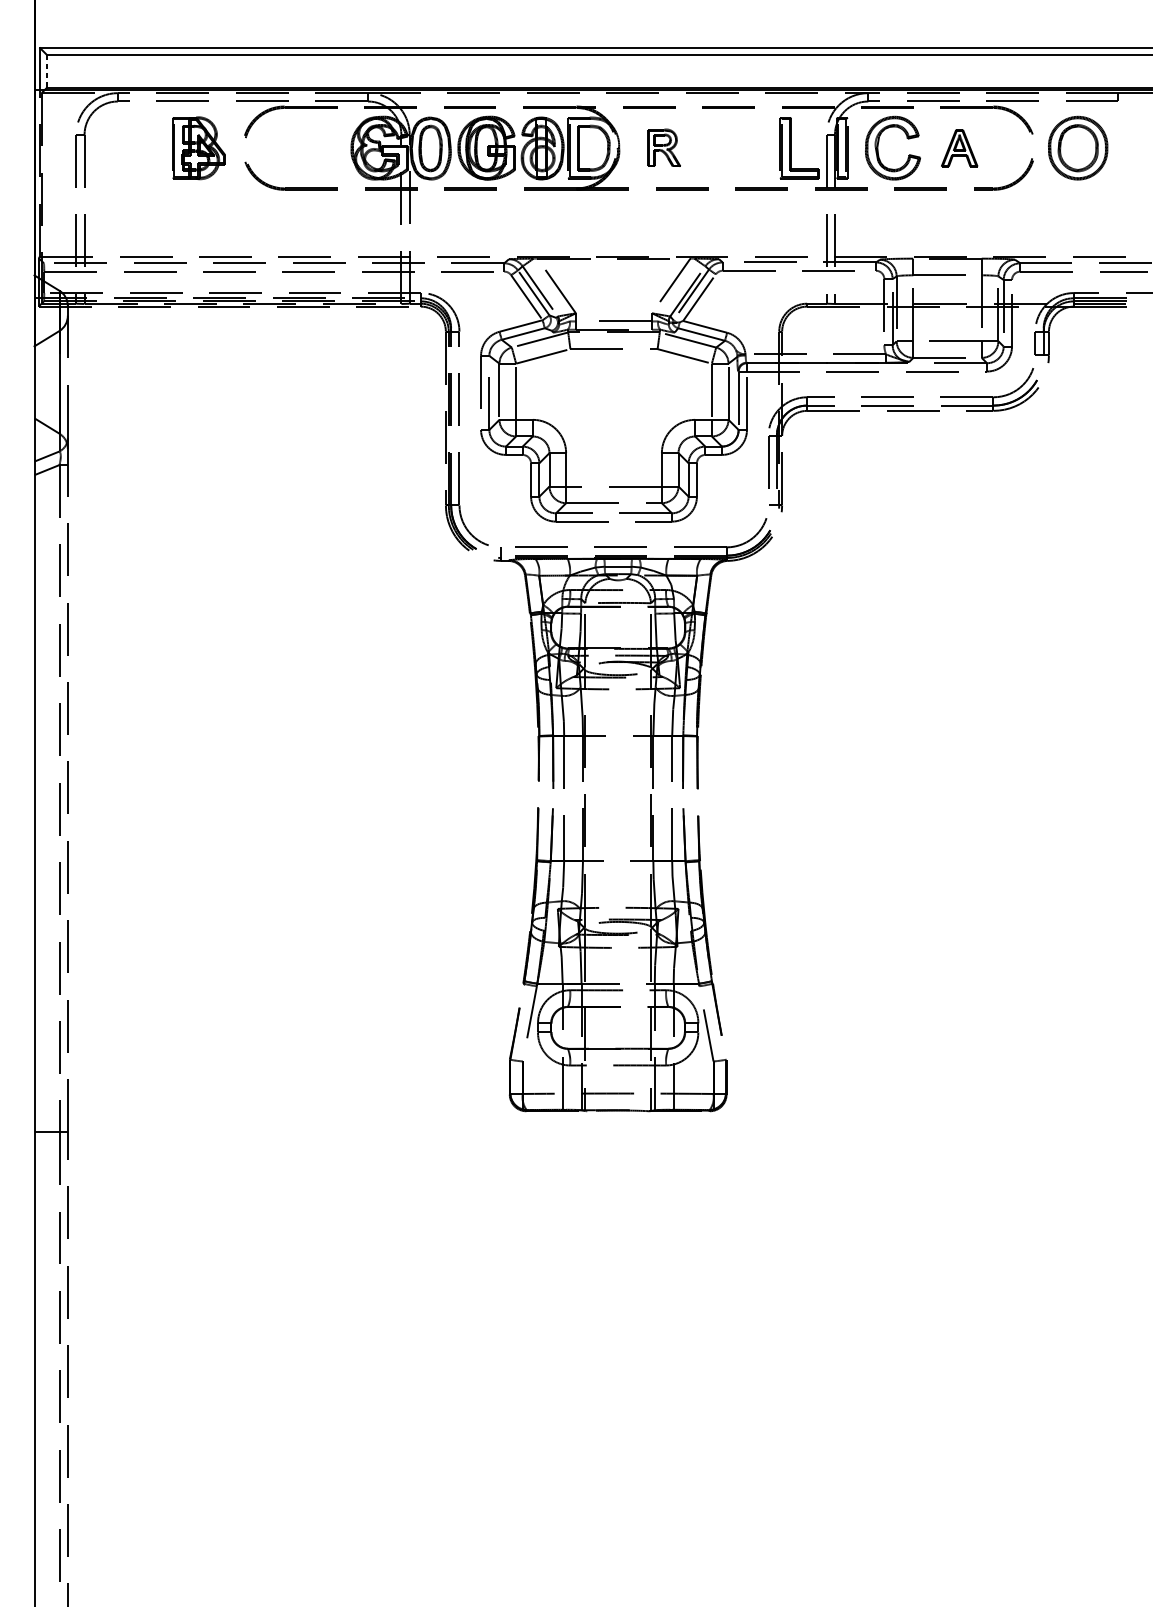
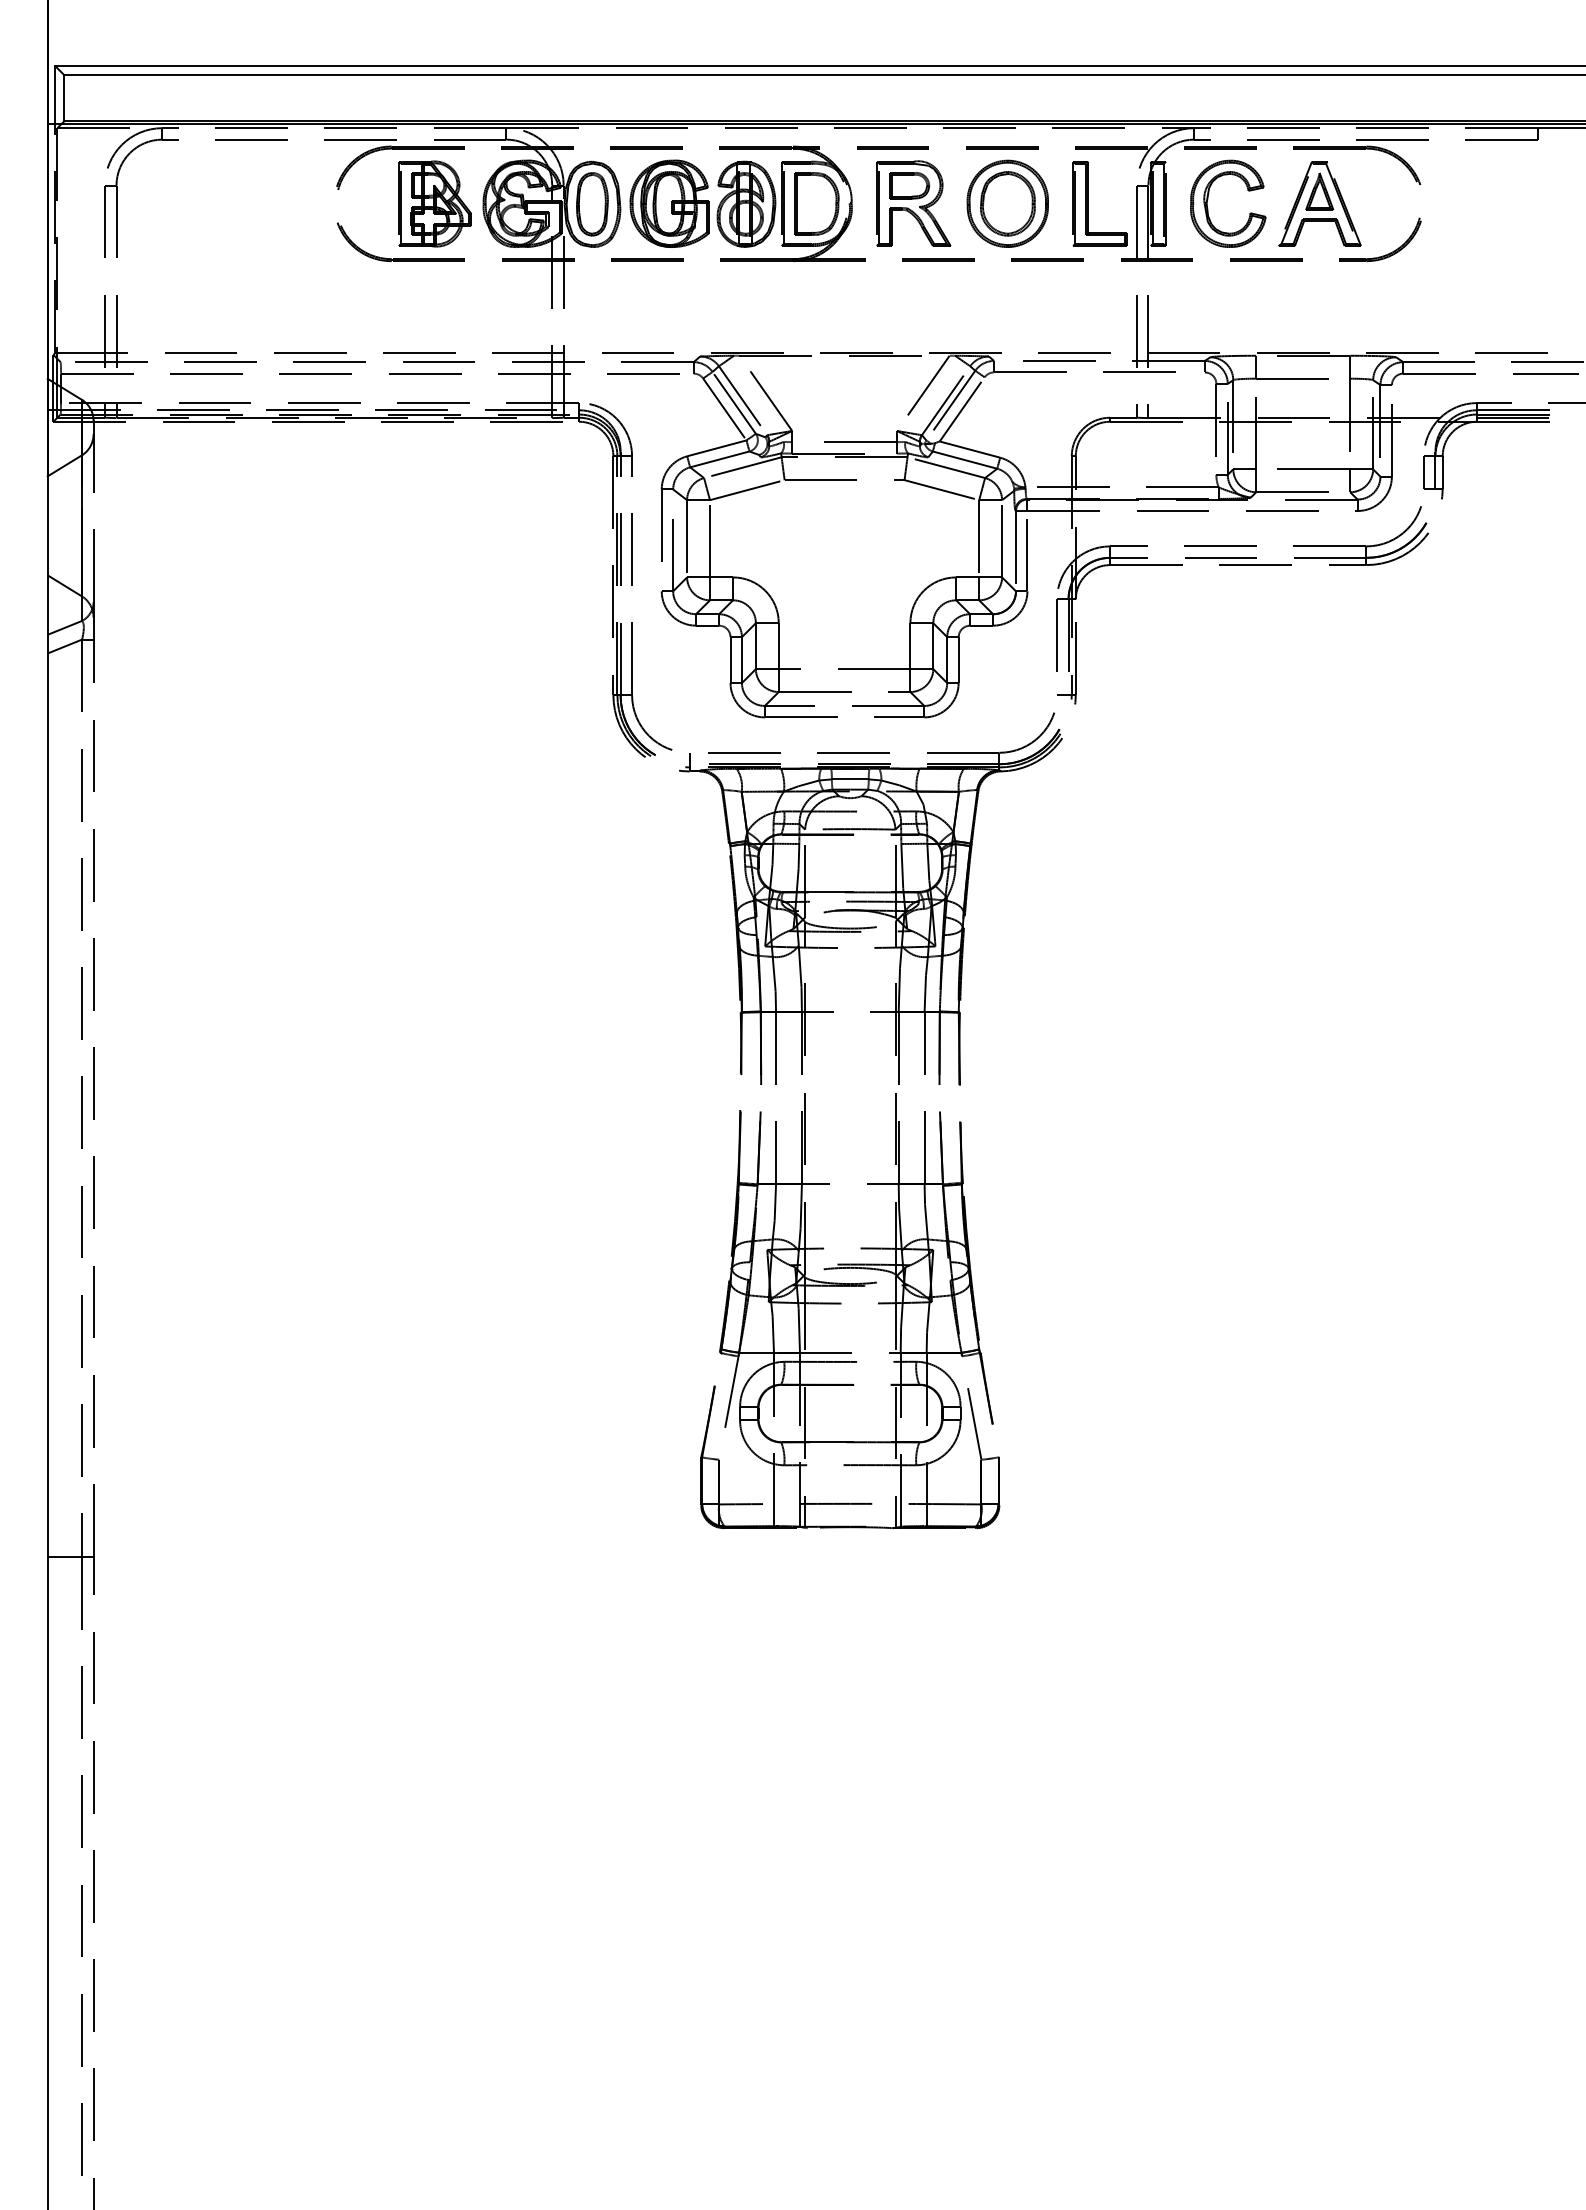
line: (46, 71) -> (64, 98), dashed -> solid
part: (198, 147) -> (434, 203), moved
part: (664, 147) -> (913, 203), size x1.67
part: (959, 147) -> (1319, 203), size x1.67
part: (1077, 147) -> (1007, 203), moved

